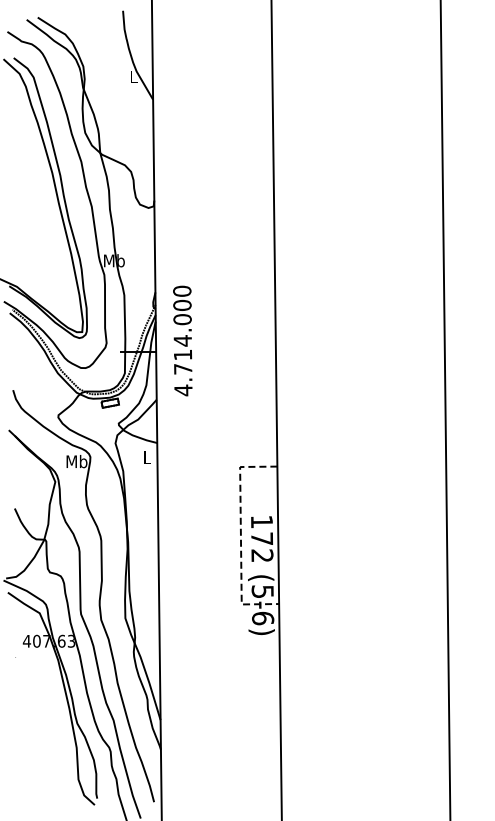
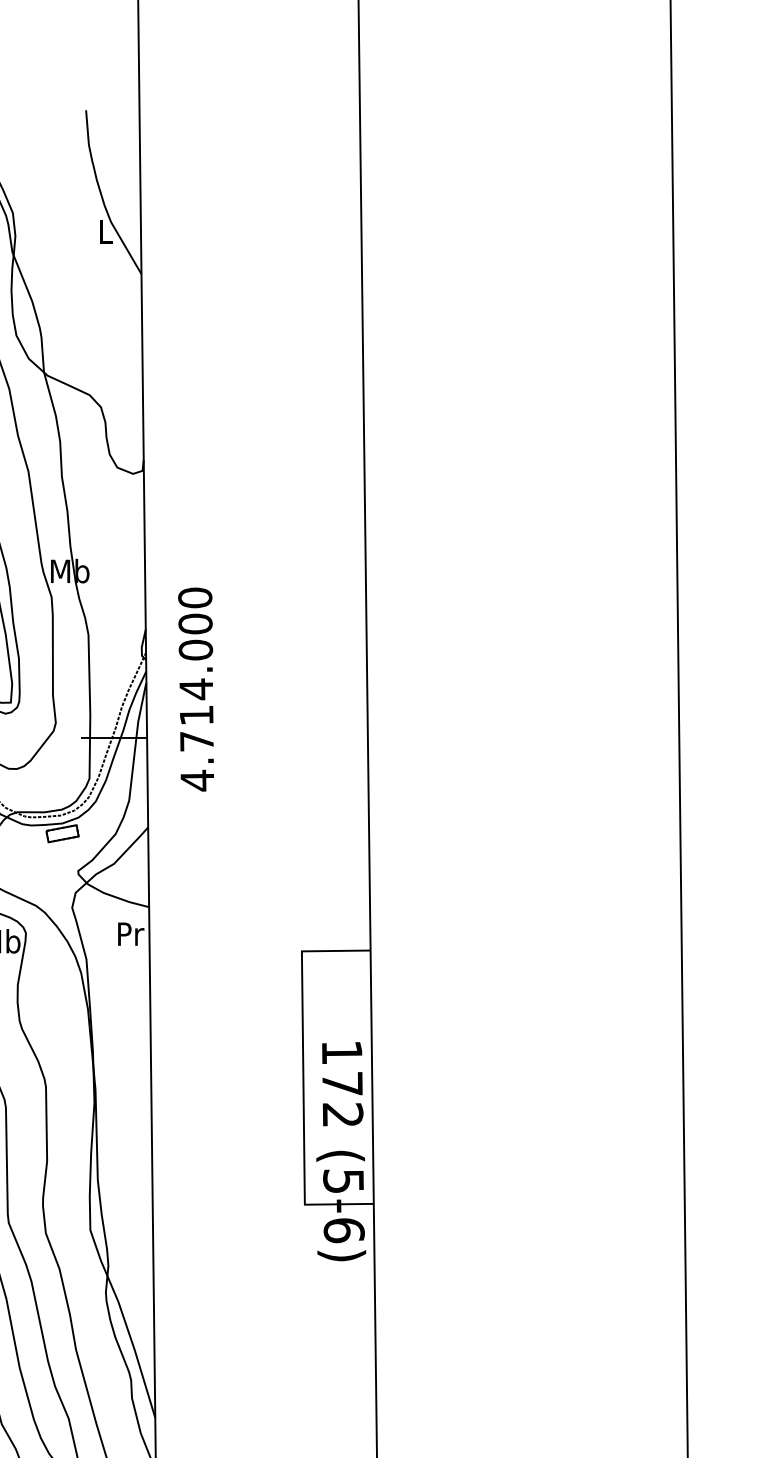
text: (182, 340) -> (195, 688), moved
text: (147, 457) -> (131, 933), L -> Pr
line: (240, 535) -> (302, 1077), dashed -> solid

